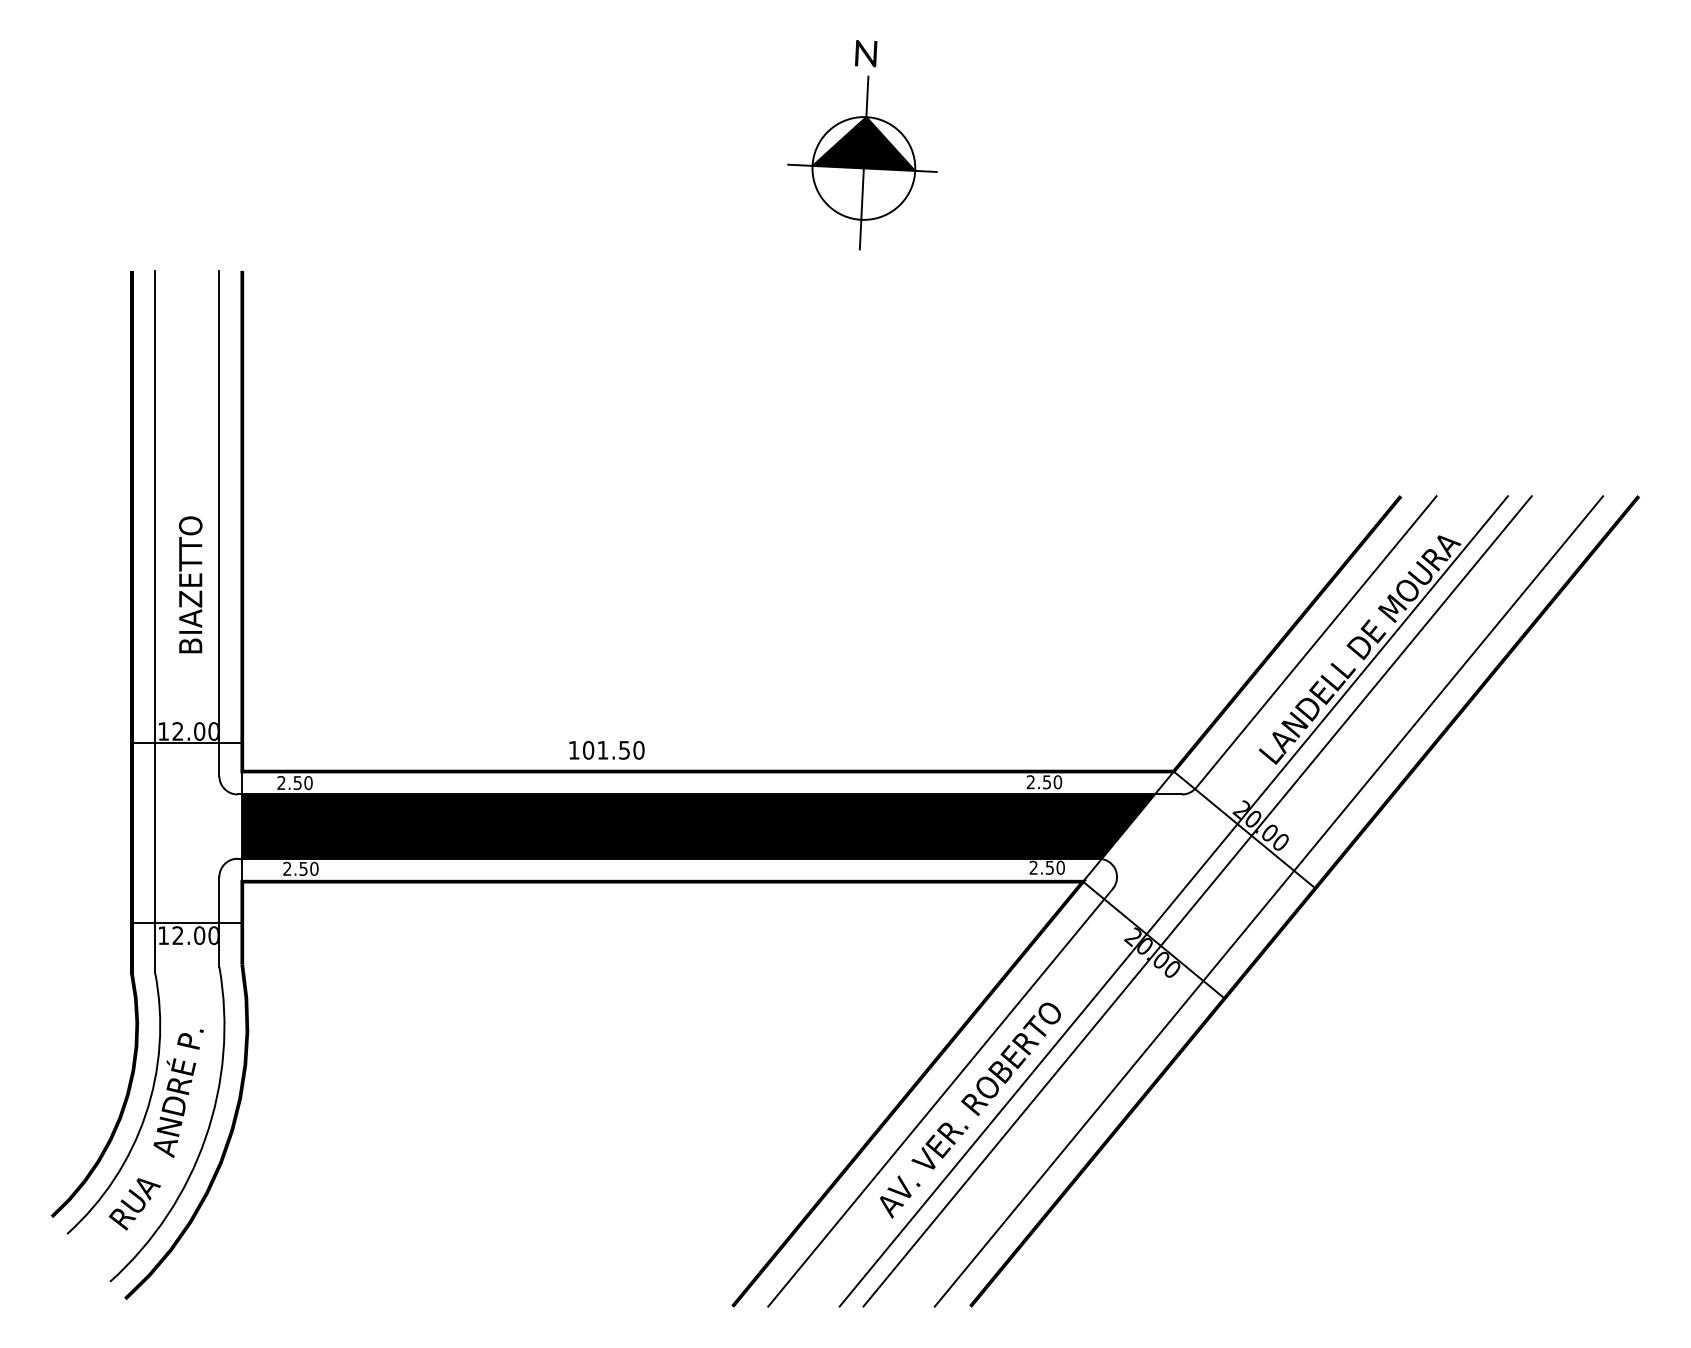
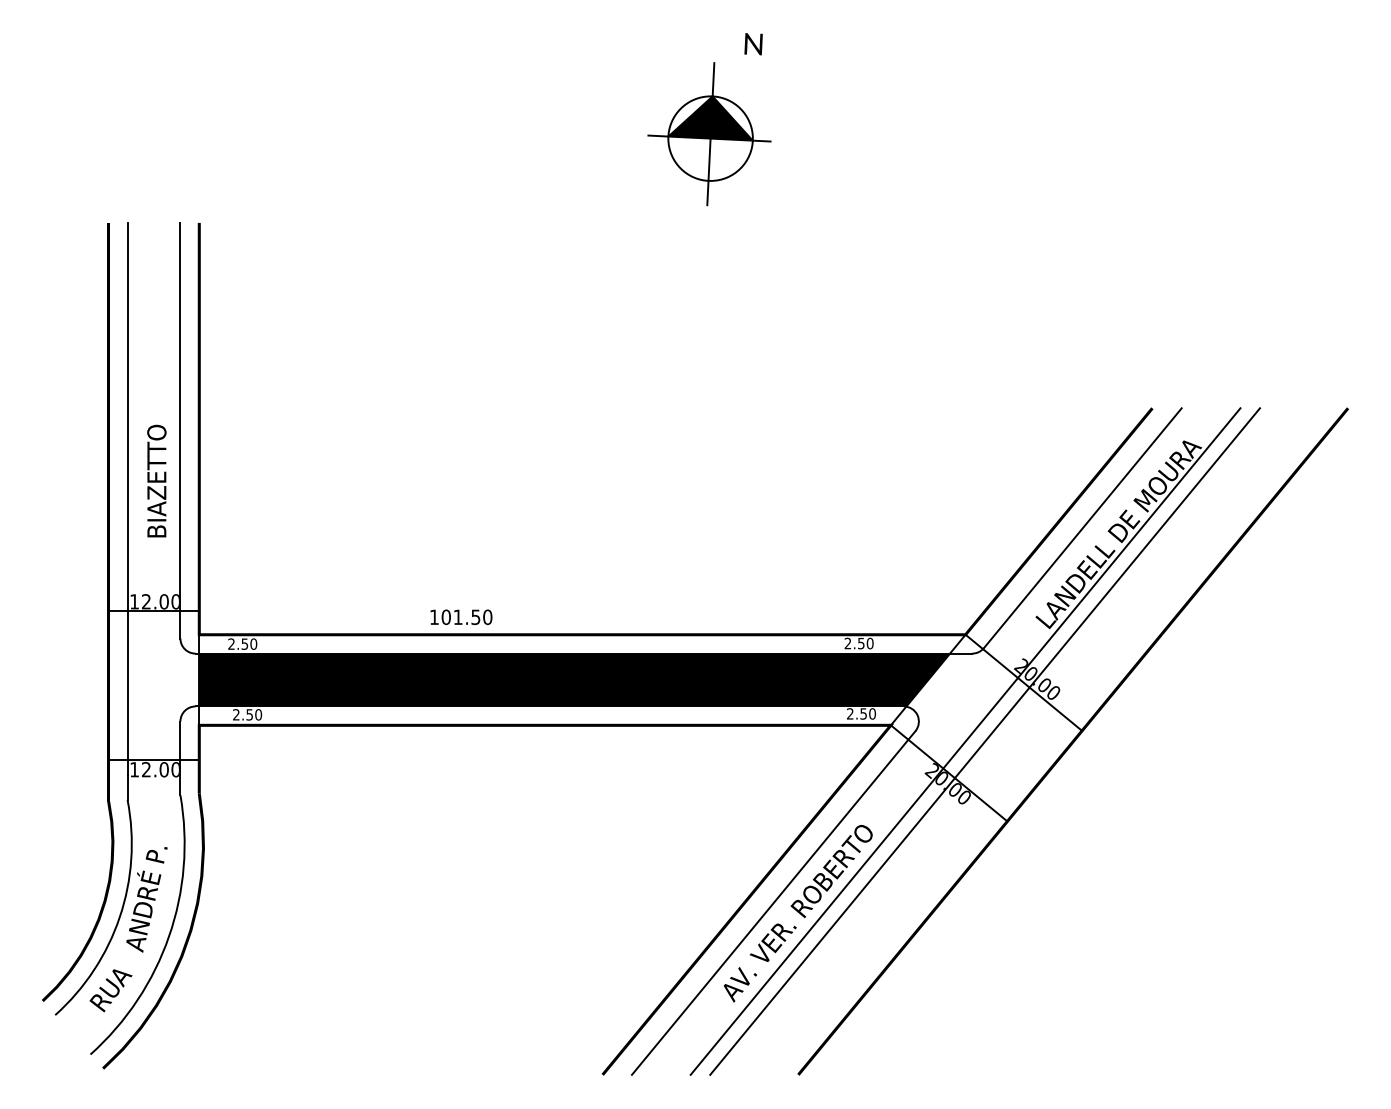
text: (866, 53) -> (753, 44), moved
text: (606, 749) -> (461, 616), moved
line: (1268, 901) -> (1043, 741), removed

